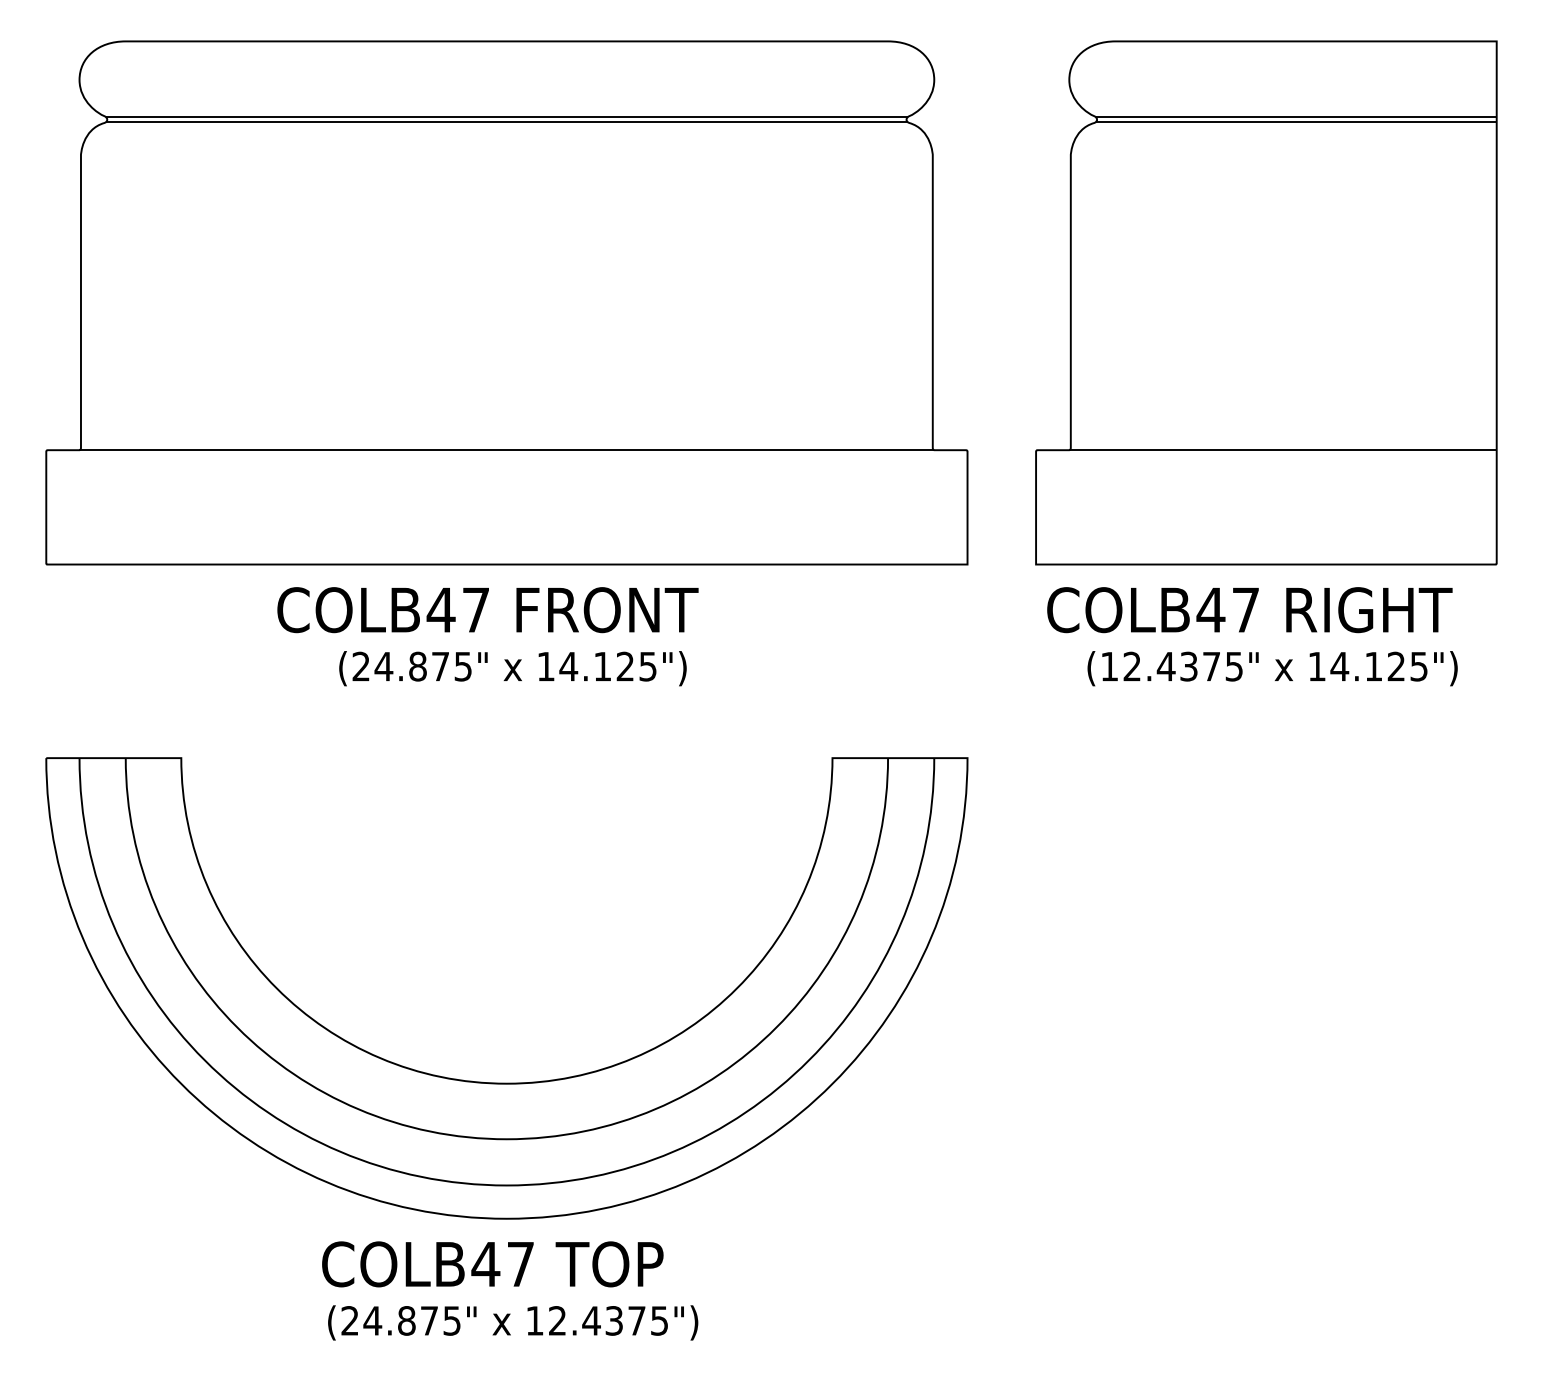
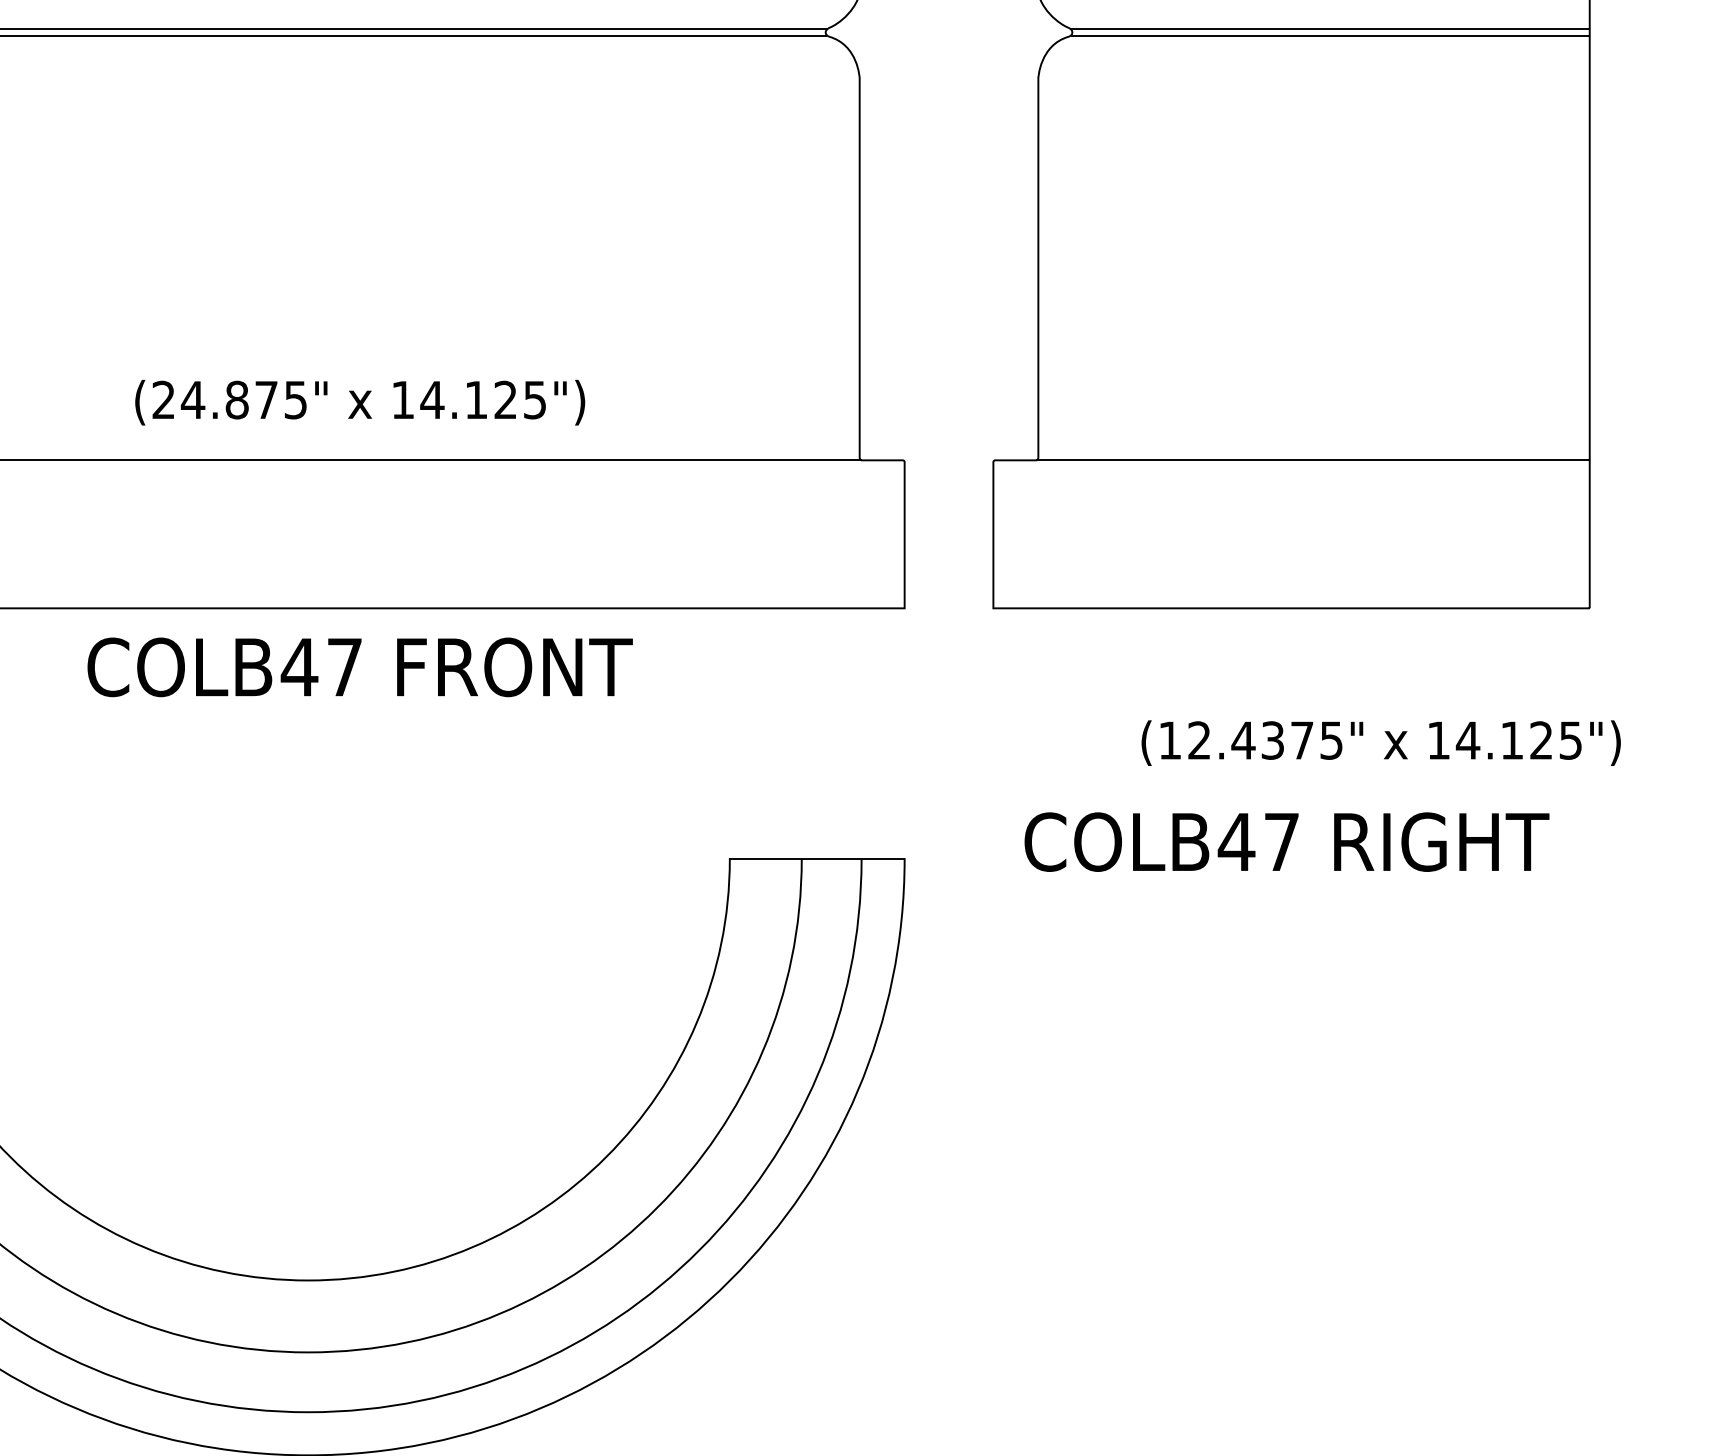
text: (487, 610) -> (359, 667), moved
text: (1249, 610) -> (1286, 842), moved
text: (512, 668) -> (359, 402), moved
text: (1272, 668) -> (1381, 742), moved

